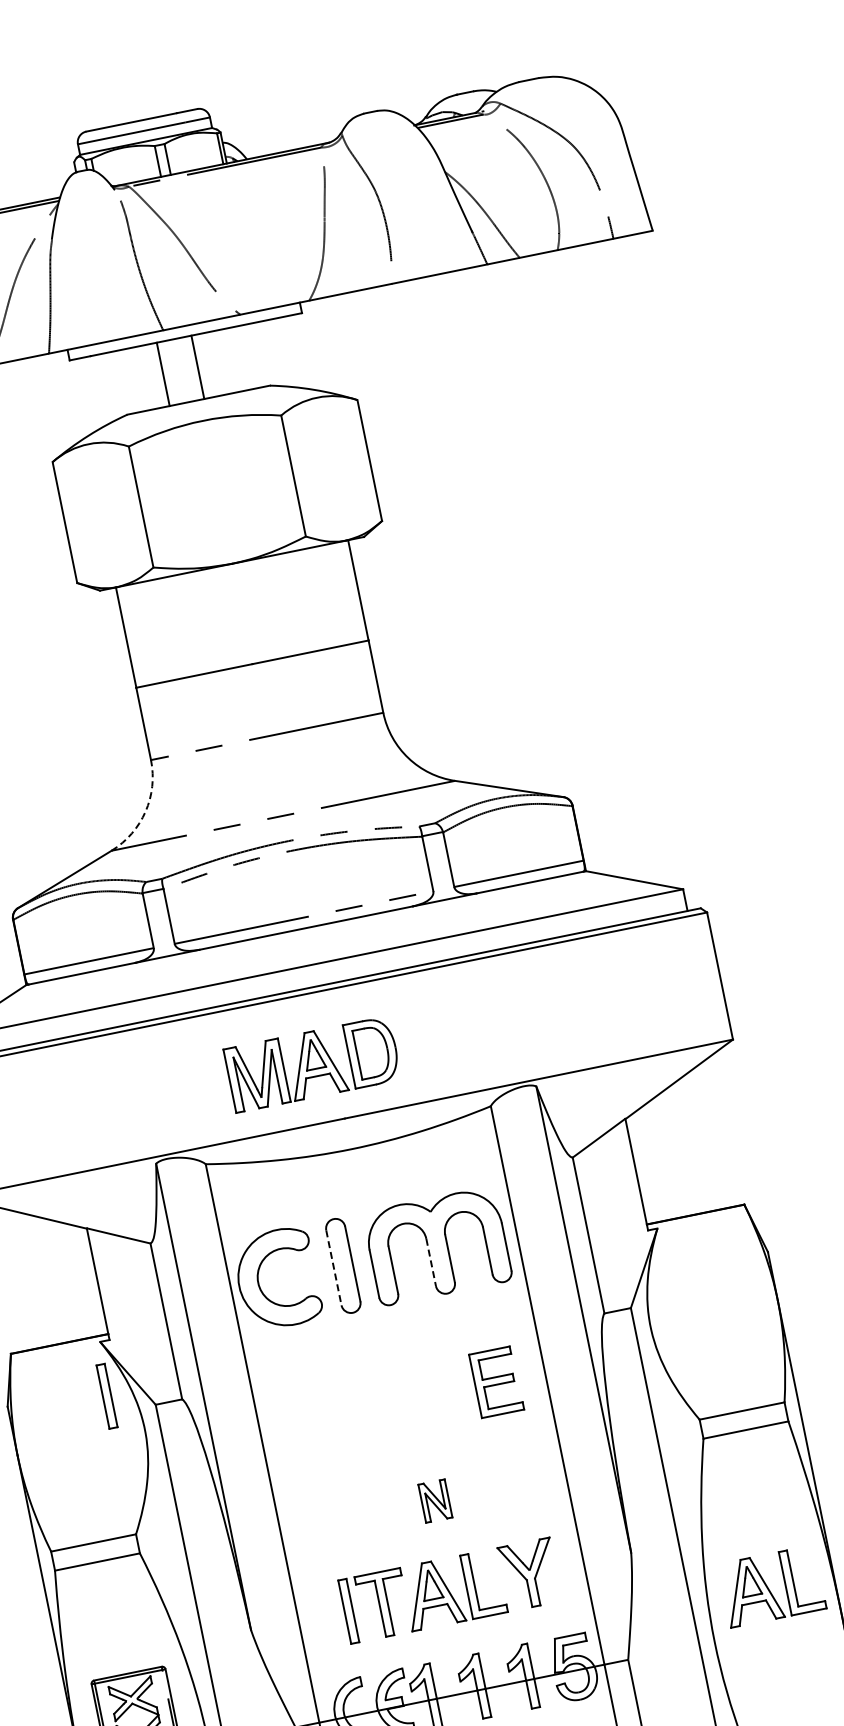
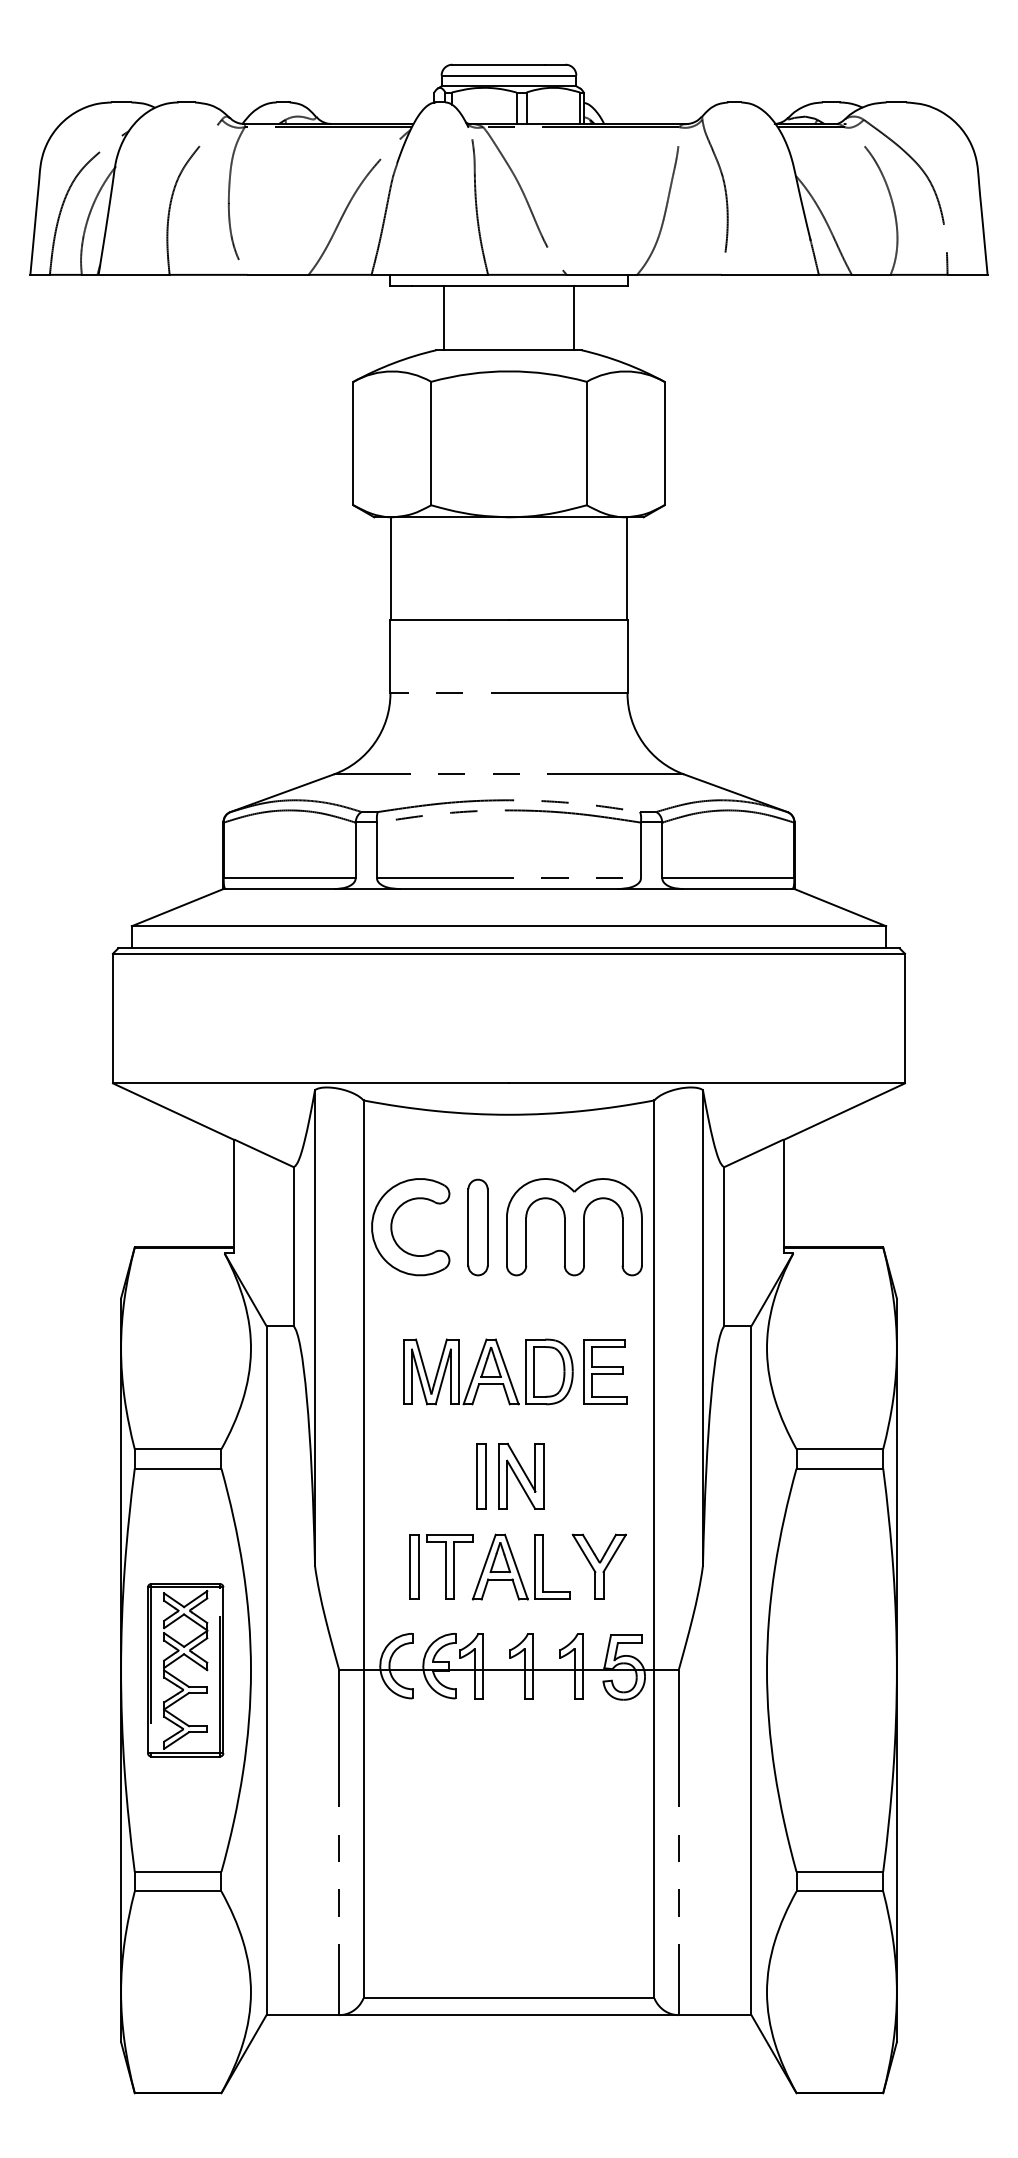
line: (197, 366) -> (573, 317), moved
line: (163, 373) -> (444, 317), moved
arc: (145, 811) -> (374, 742), dashed -> solid
part: (312, 1063) -> (488, 1371), moved
line: (431, 1263) -> (564, 1242), dashed -> solid
line: (334, 1268) -> (468, 1228), dashed -> solid
part: (107, 1396) -> (481, 1476), moved
part: (435, 1501) -> (521, 1476), size x1.67
part: (771, 1586) -> (833, 1626), removed

